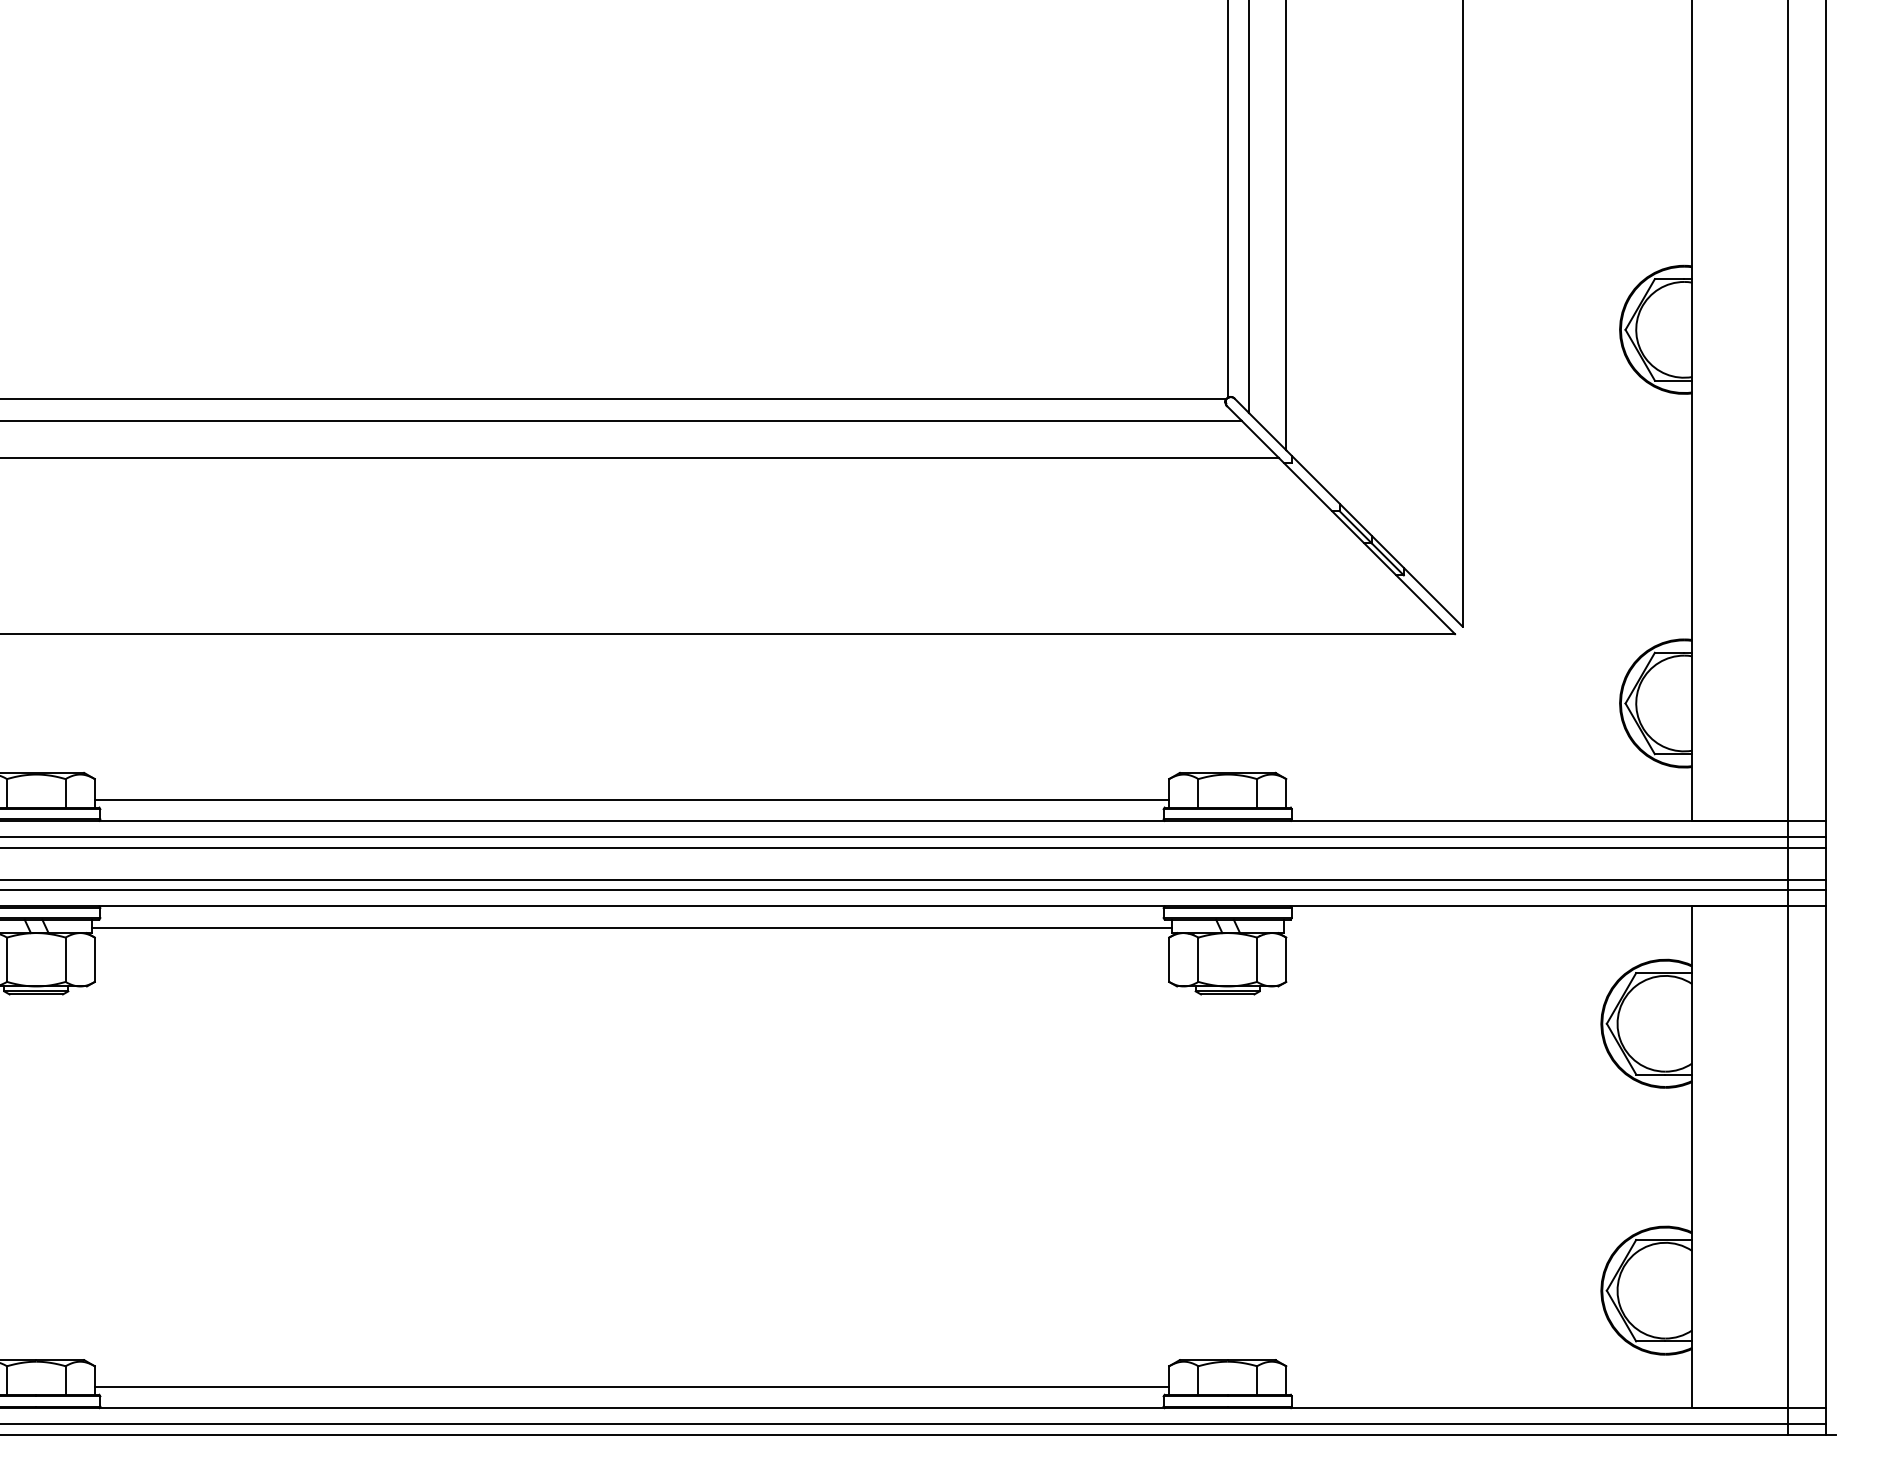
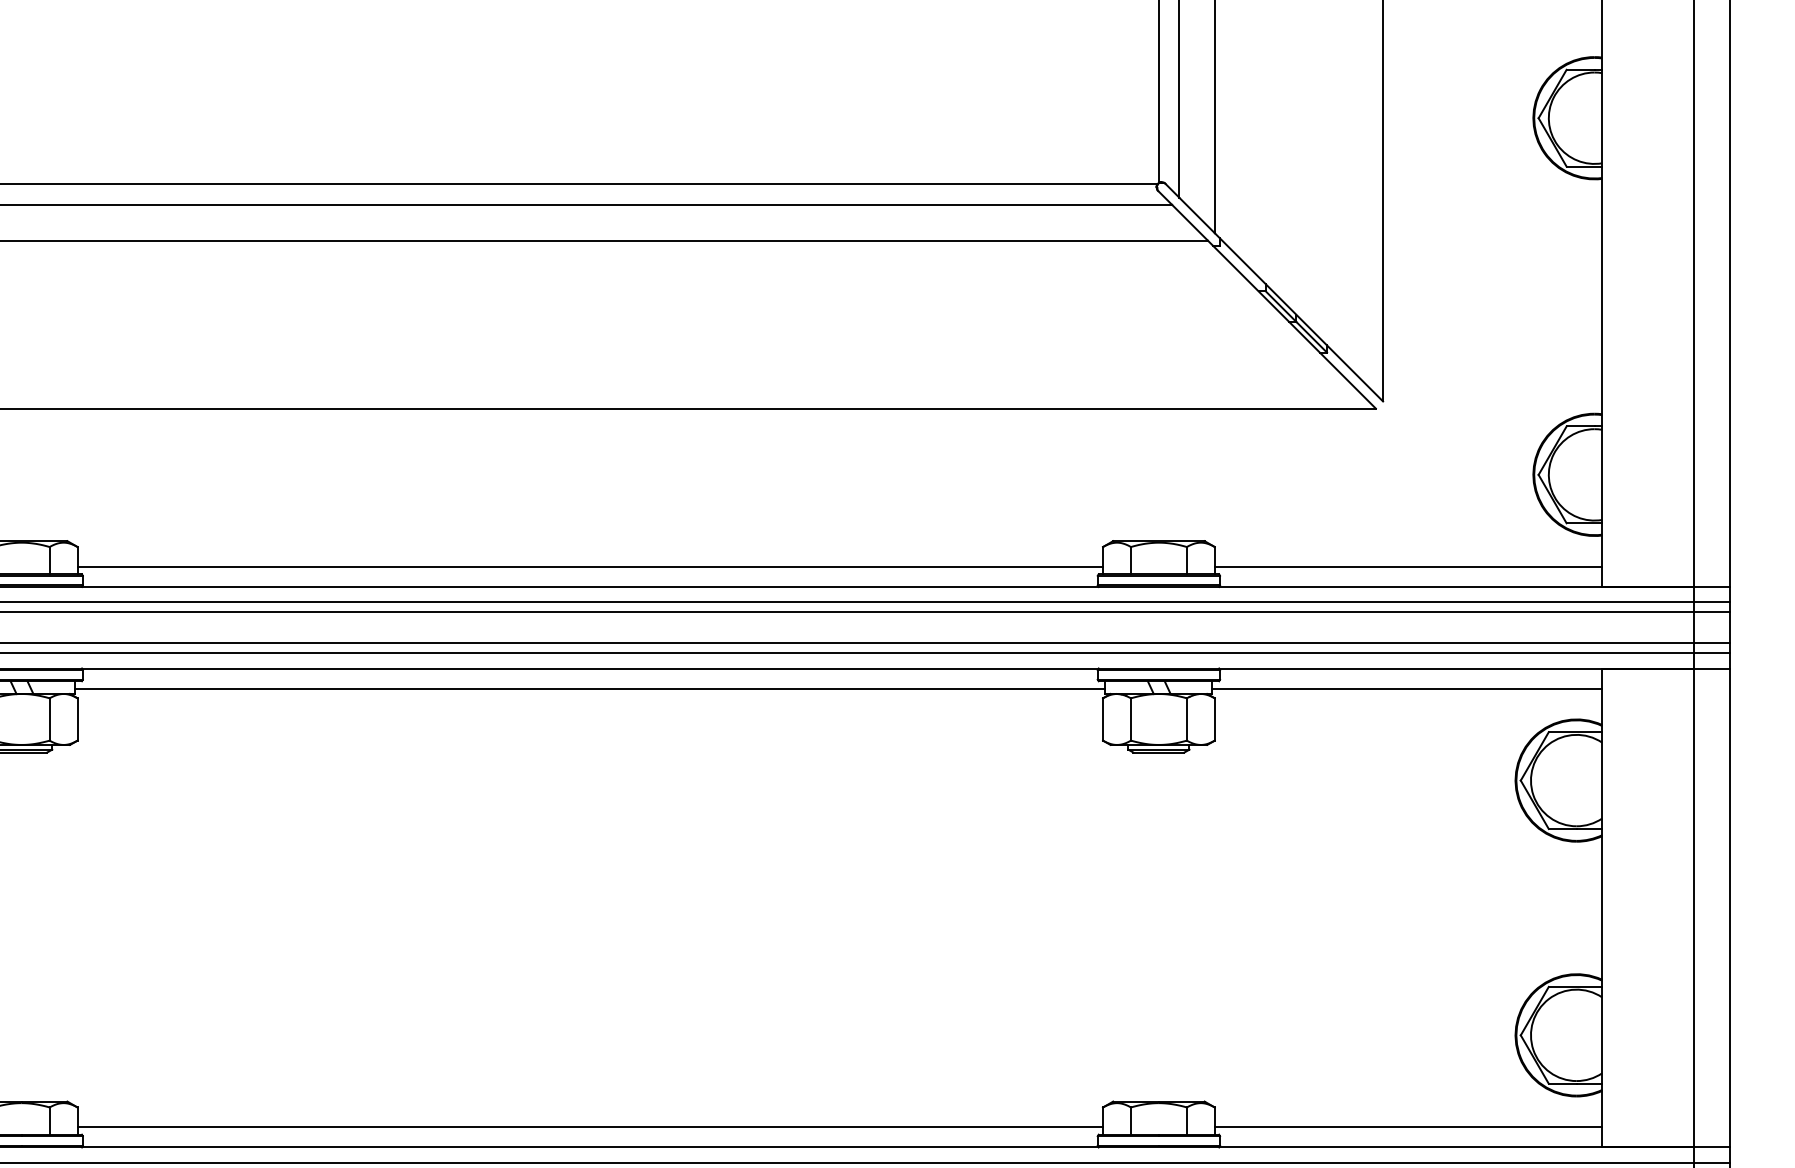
line: (1489, 799) -> (1408, 566), added
line: (1487, 927) -> (1406, 688), added
line: (1489, 1386) -> (1408, 1126), added

